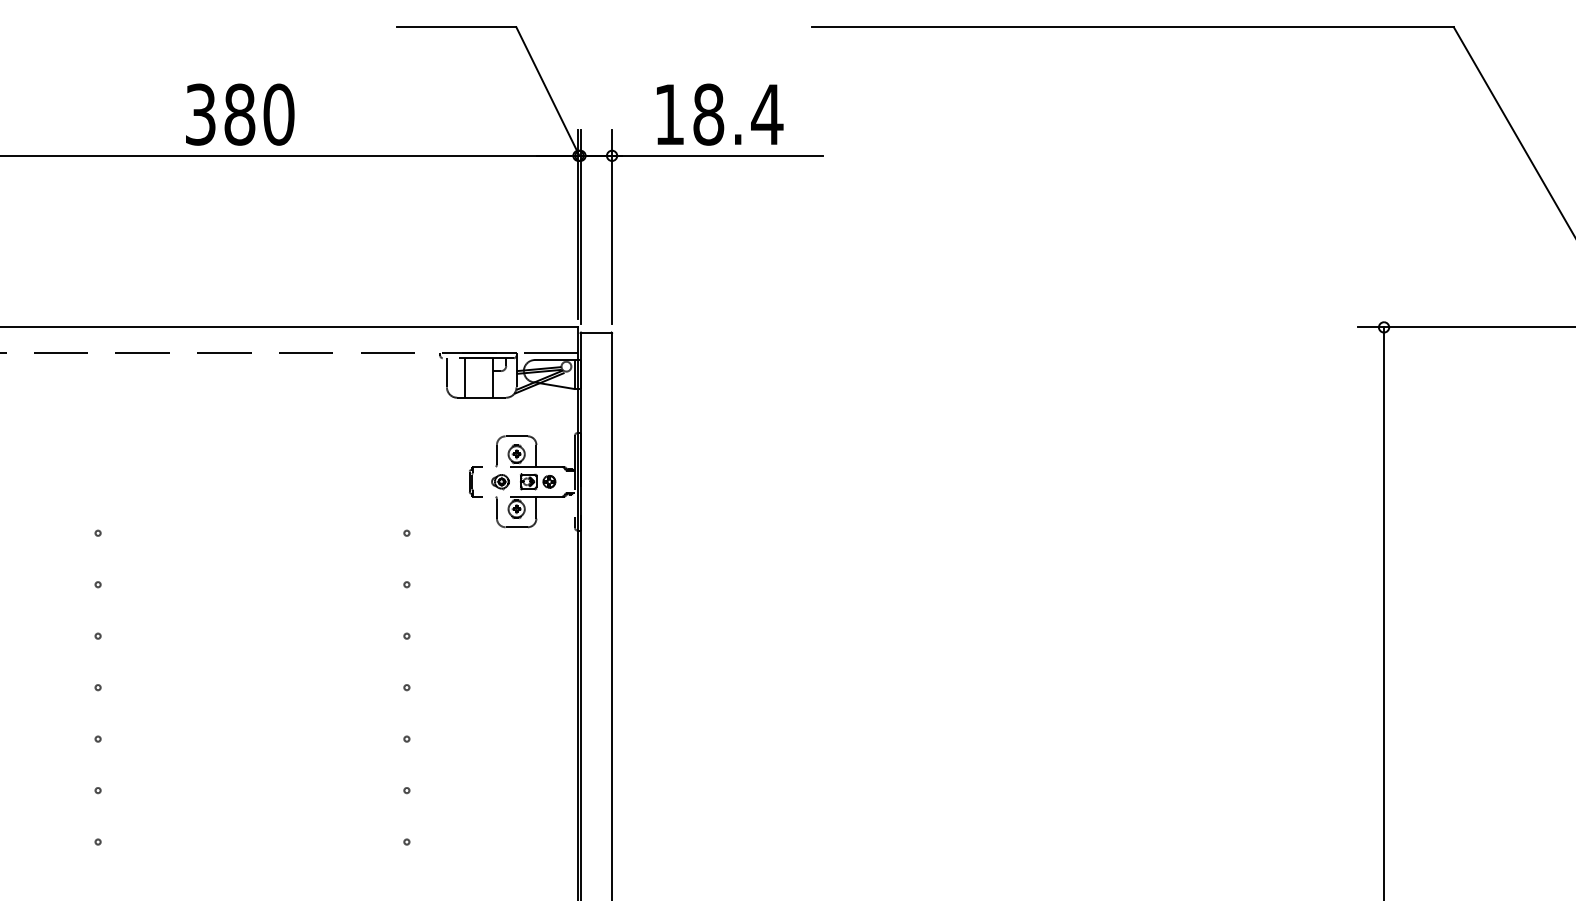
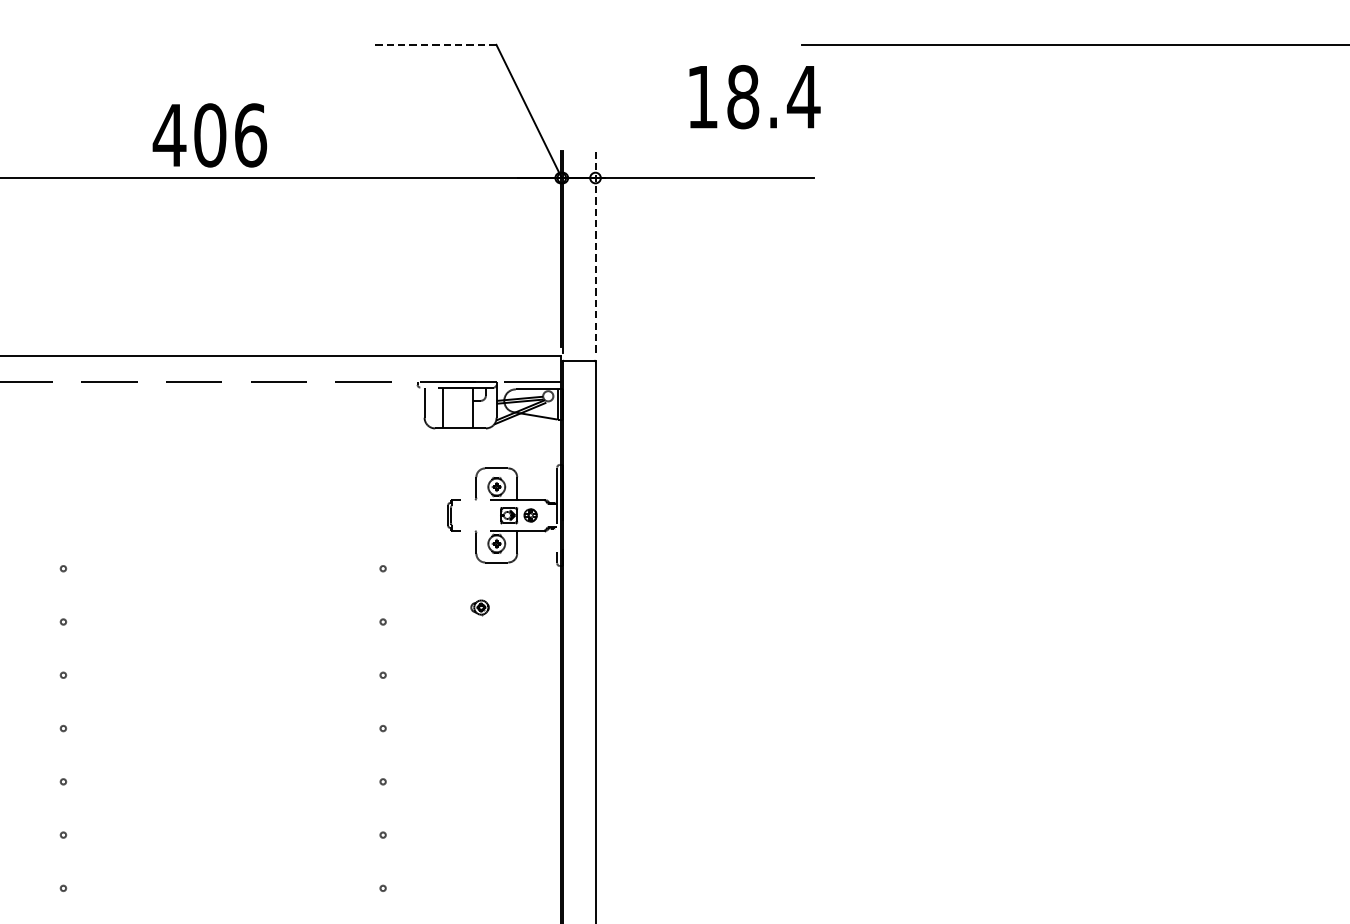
line: (456, 27) -> (434, 45), solid -> dashed
text: (239, 114) -> (209, 135), 380 -> 406
text: (720, 114) -> (755, 96), moved
line: (612, 226) -> (595, 251), solid -> dashed
part: (500, 482) -> (480, 608), moved

